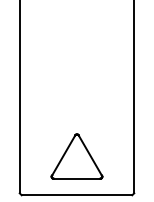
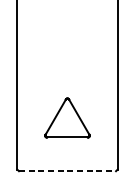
part: (76, 156) -> (67, 117), moved
line: (77, 195) -> (67, 171), solid -> dashed

